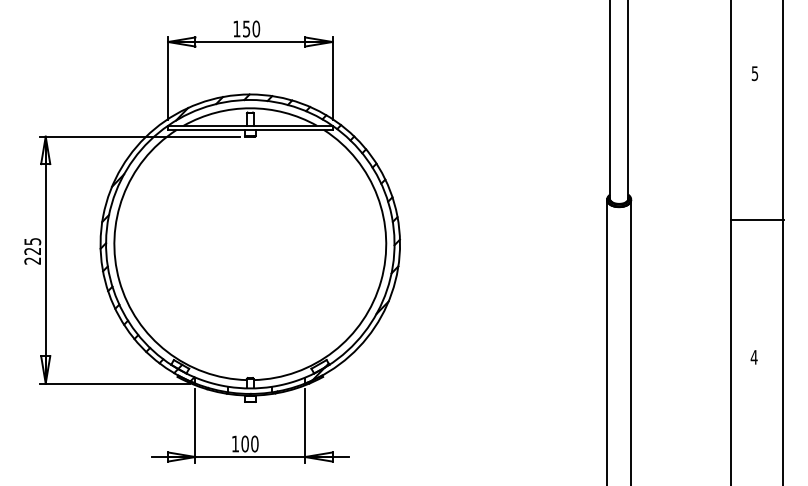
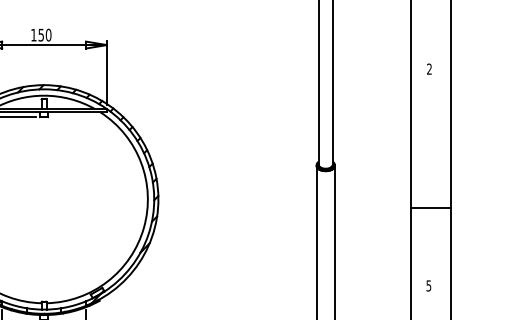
text: (754, 73) -> (429, 69), 5 -> 2
line: (756, 220) -> (430, 208), moved
text: (753, 357) -> (428, 285), 4 -> 5

